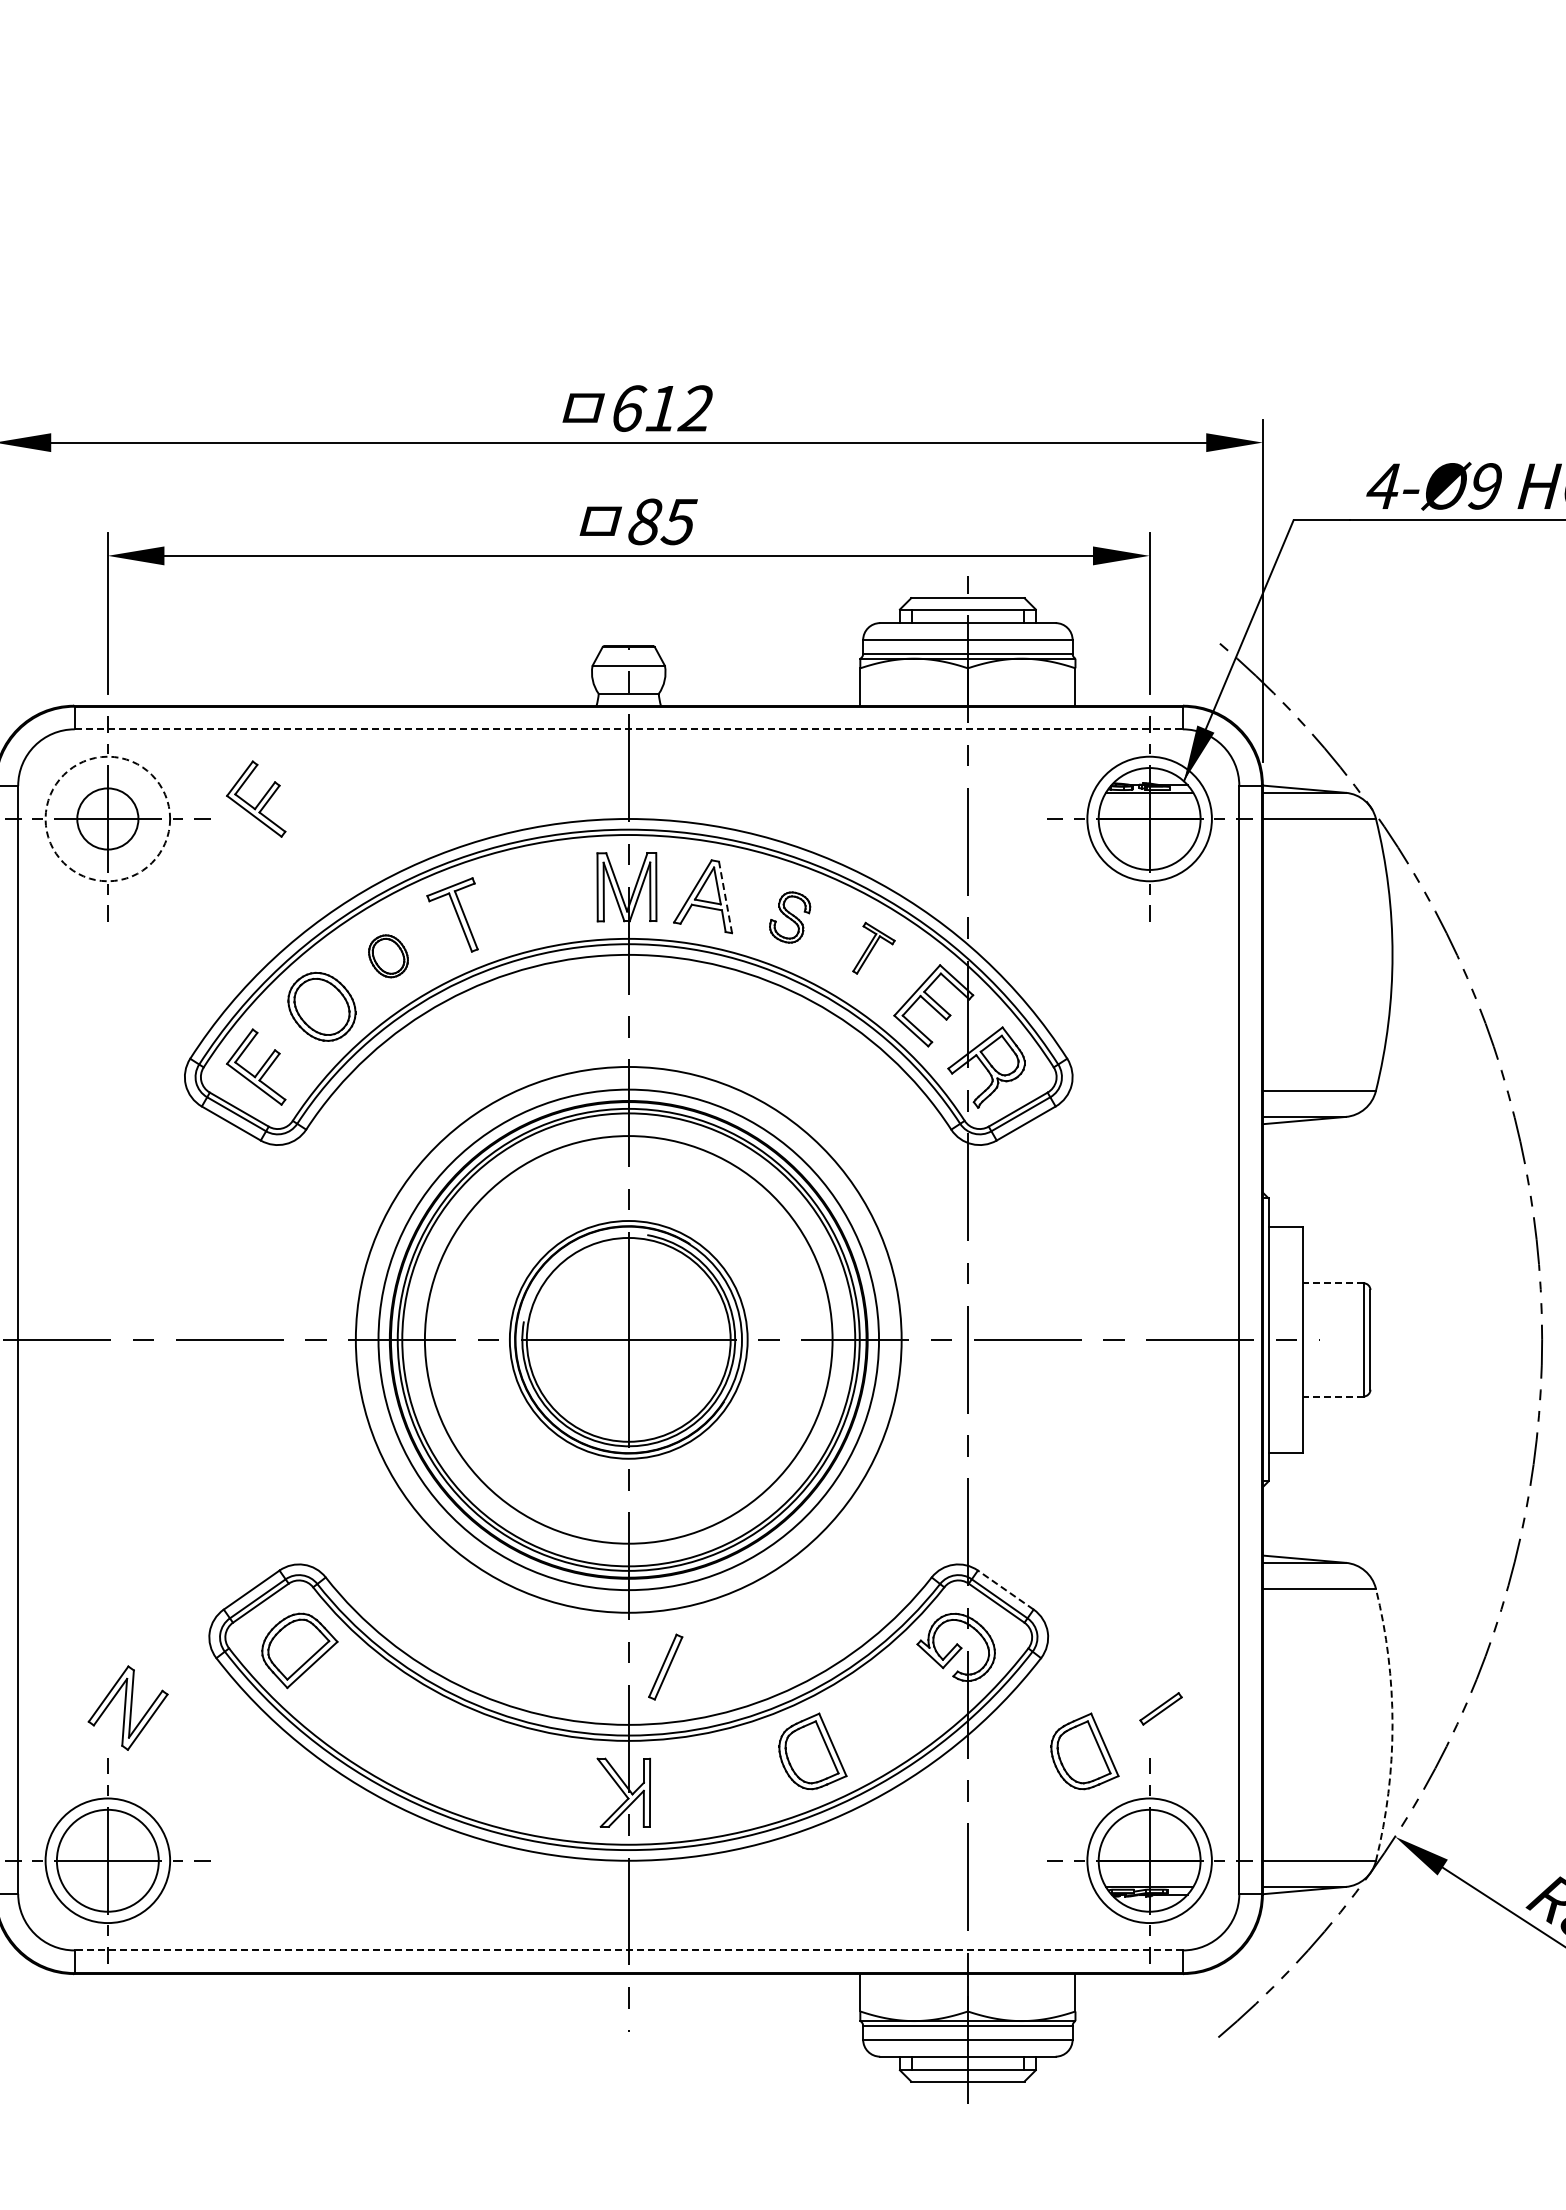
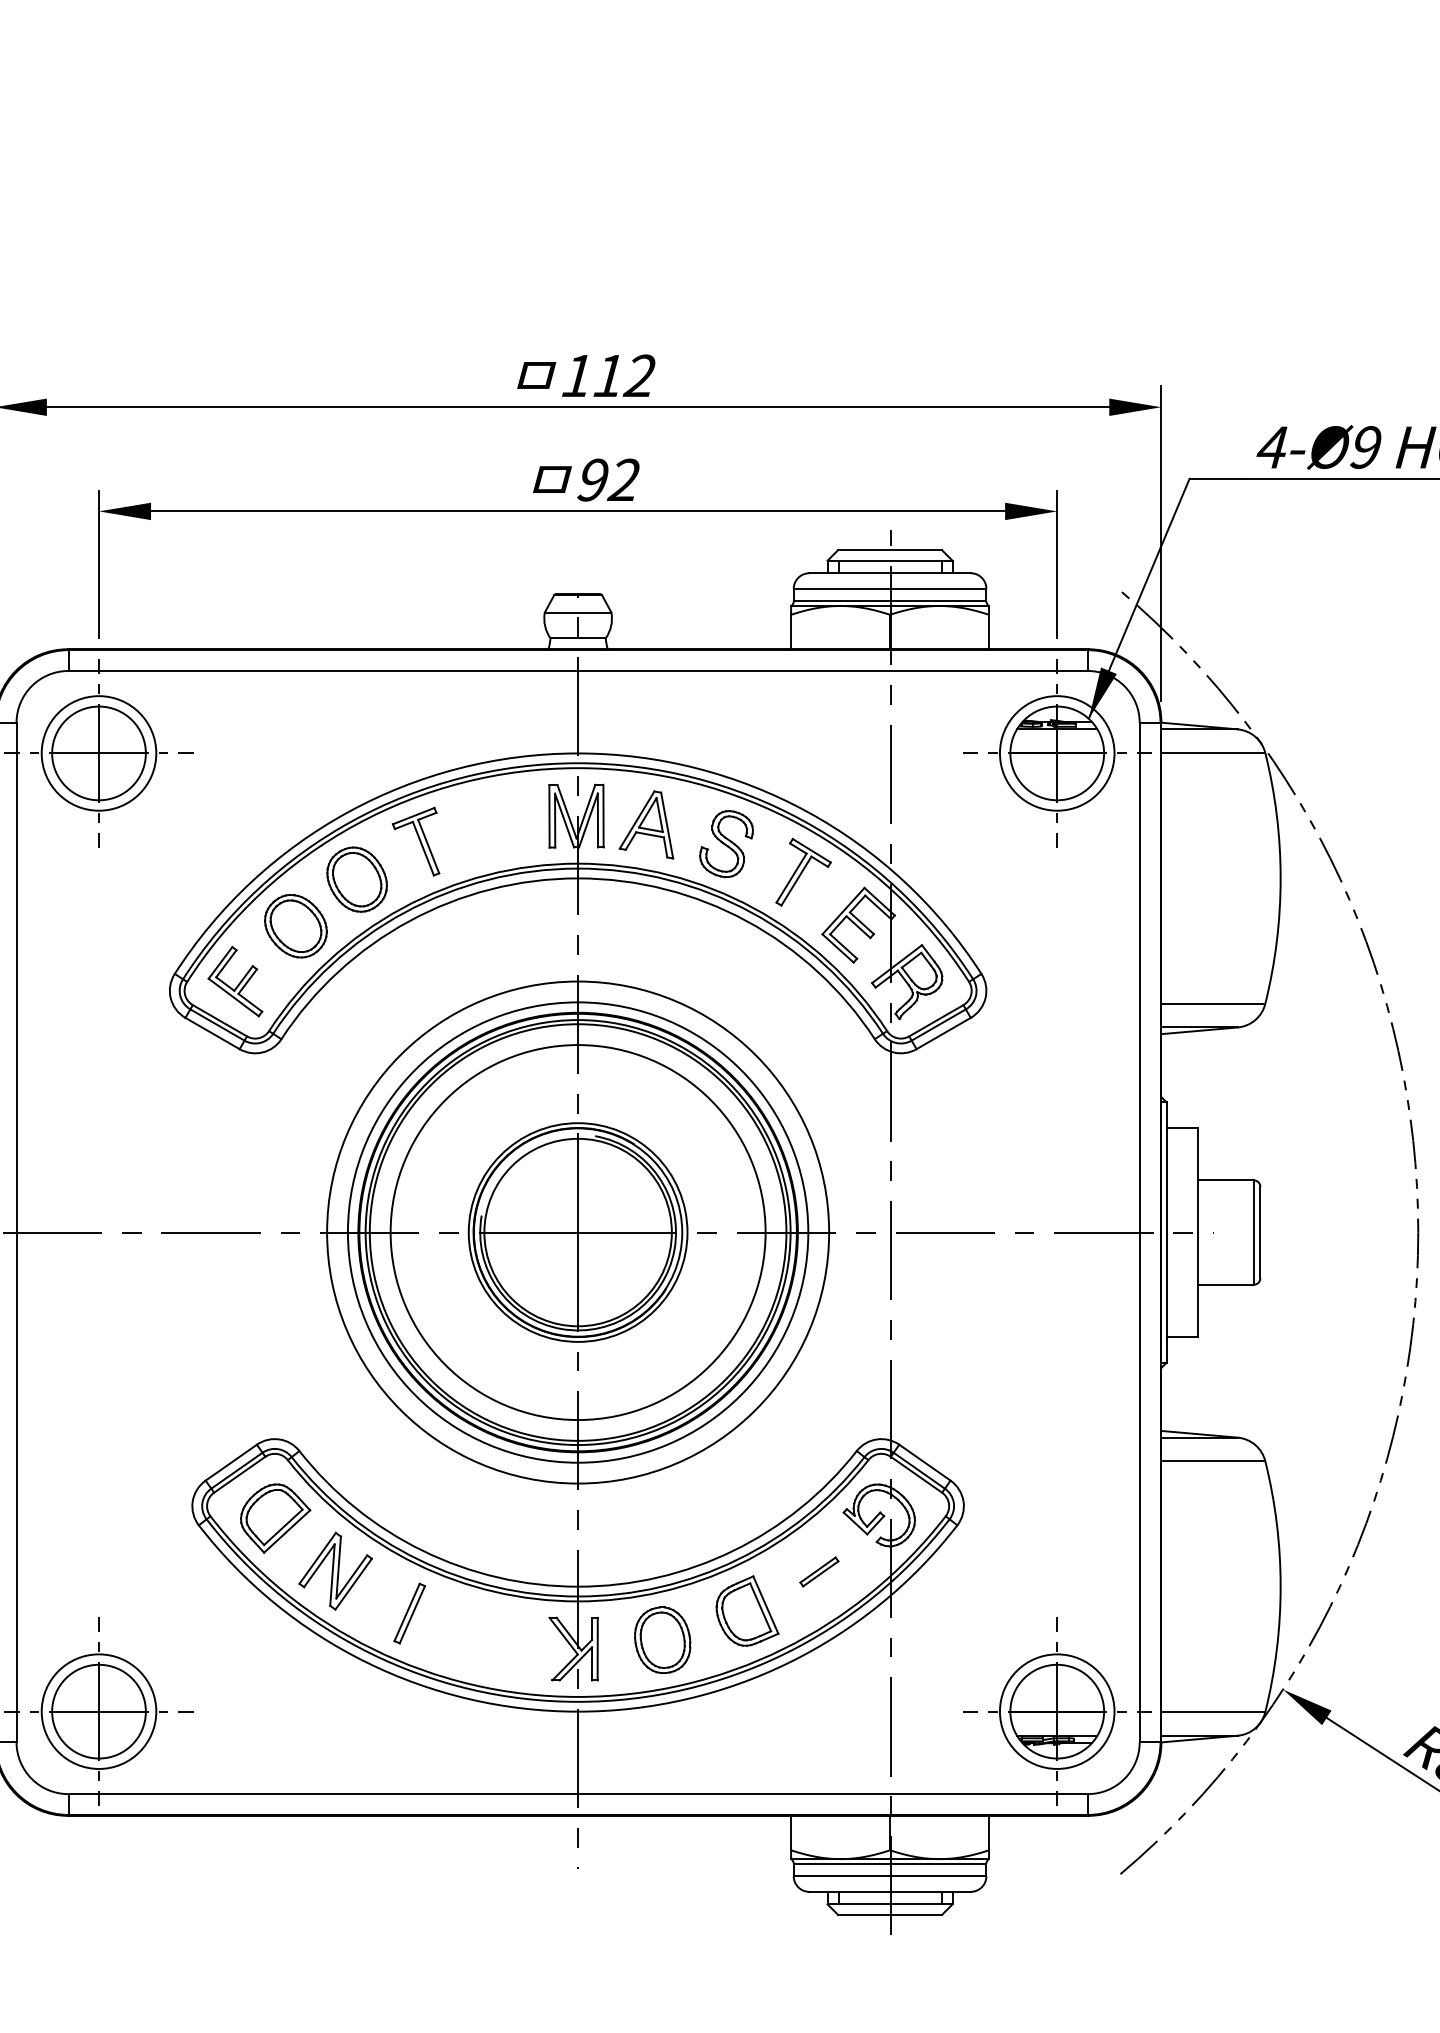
text: (629, 408) -> (578, 375), 612 -> 112
text: (662, 521) -> (609, 479), 85 -> 92
line: (629, 729) -> (578, 671), dashed -> solid
part: (256, 798) -> (235, 734), removed
circle: (107, 818) -> (98, 752), dashed -> solid
circle: (107, 818) -> (98, 752), size x1.67
line: (725, 896) -> (667, 824), dashed -> solid
part: (789, 917) -> (725, 844), size x1.43
part: (873, 948) -> (803, 872), size x1.43
part: (388, 956) -> (357, 879), size x1.67
line: (1333, 1283) -> (1226, 1180), dashed -> solid
line: (1333, 1396) -> (1226, 1284), dashed -> solid
line: (1005, 1589) -> (924, 1462), dashed -> solid
part: (665, 1666) -> (409, 1612), moved
part: (127, 1707) -> (335, 1570), moved
part: (1160, 1708) -> (818, 1571), moved
arc: (1392, 1724) -> (1280, 1586), dashed -> solid
part: (1084, 1751) -> (997, 1611), removed
part: (720, 1782) -> (662, 1639), added
line: (628, 1950) -> (577, 1794), dashed -> solid

